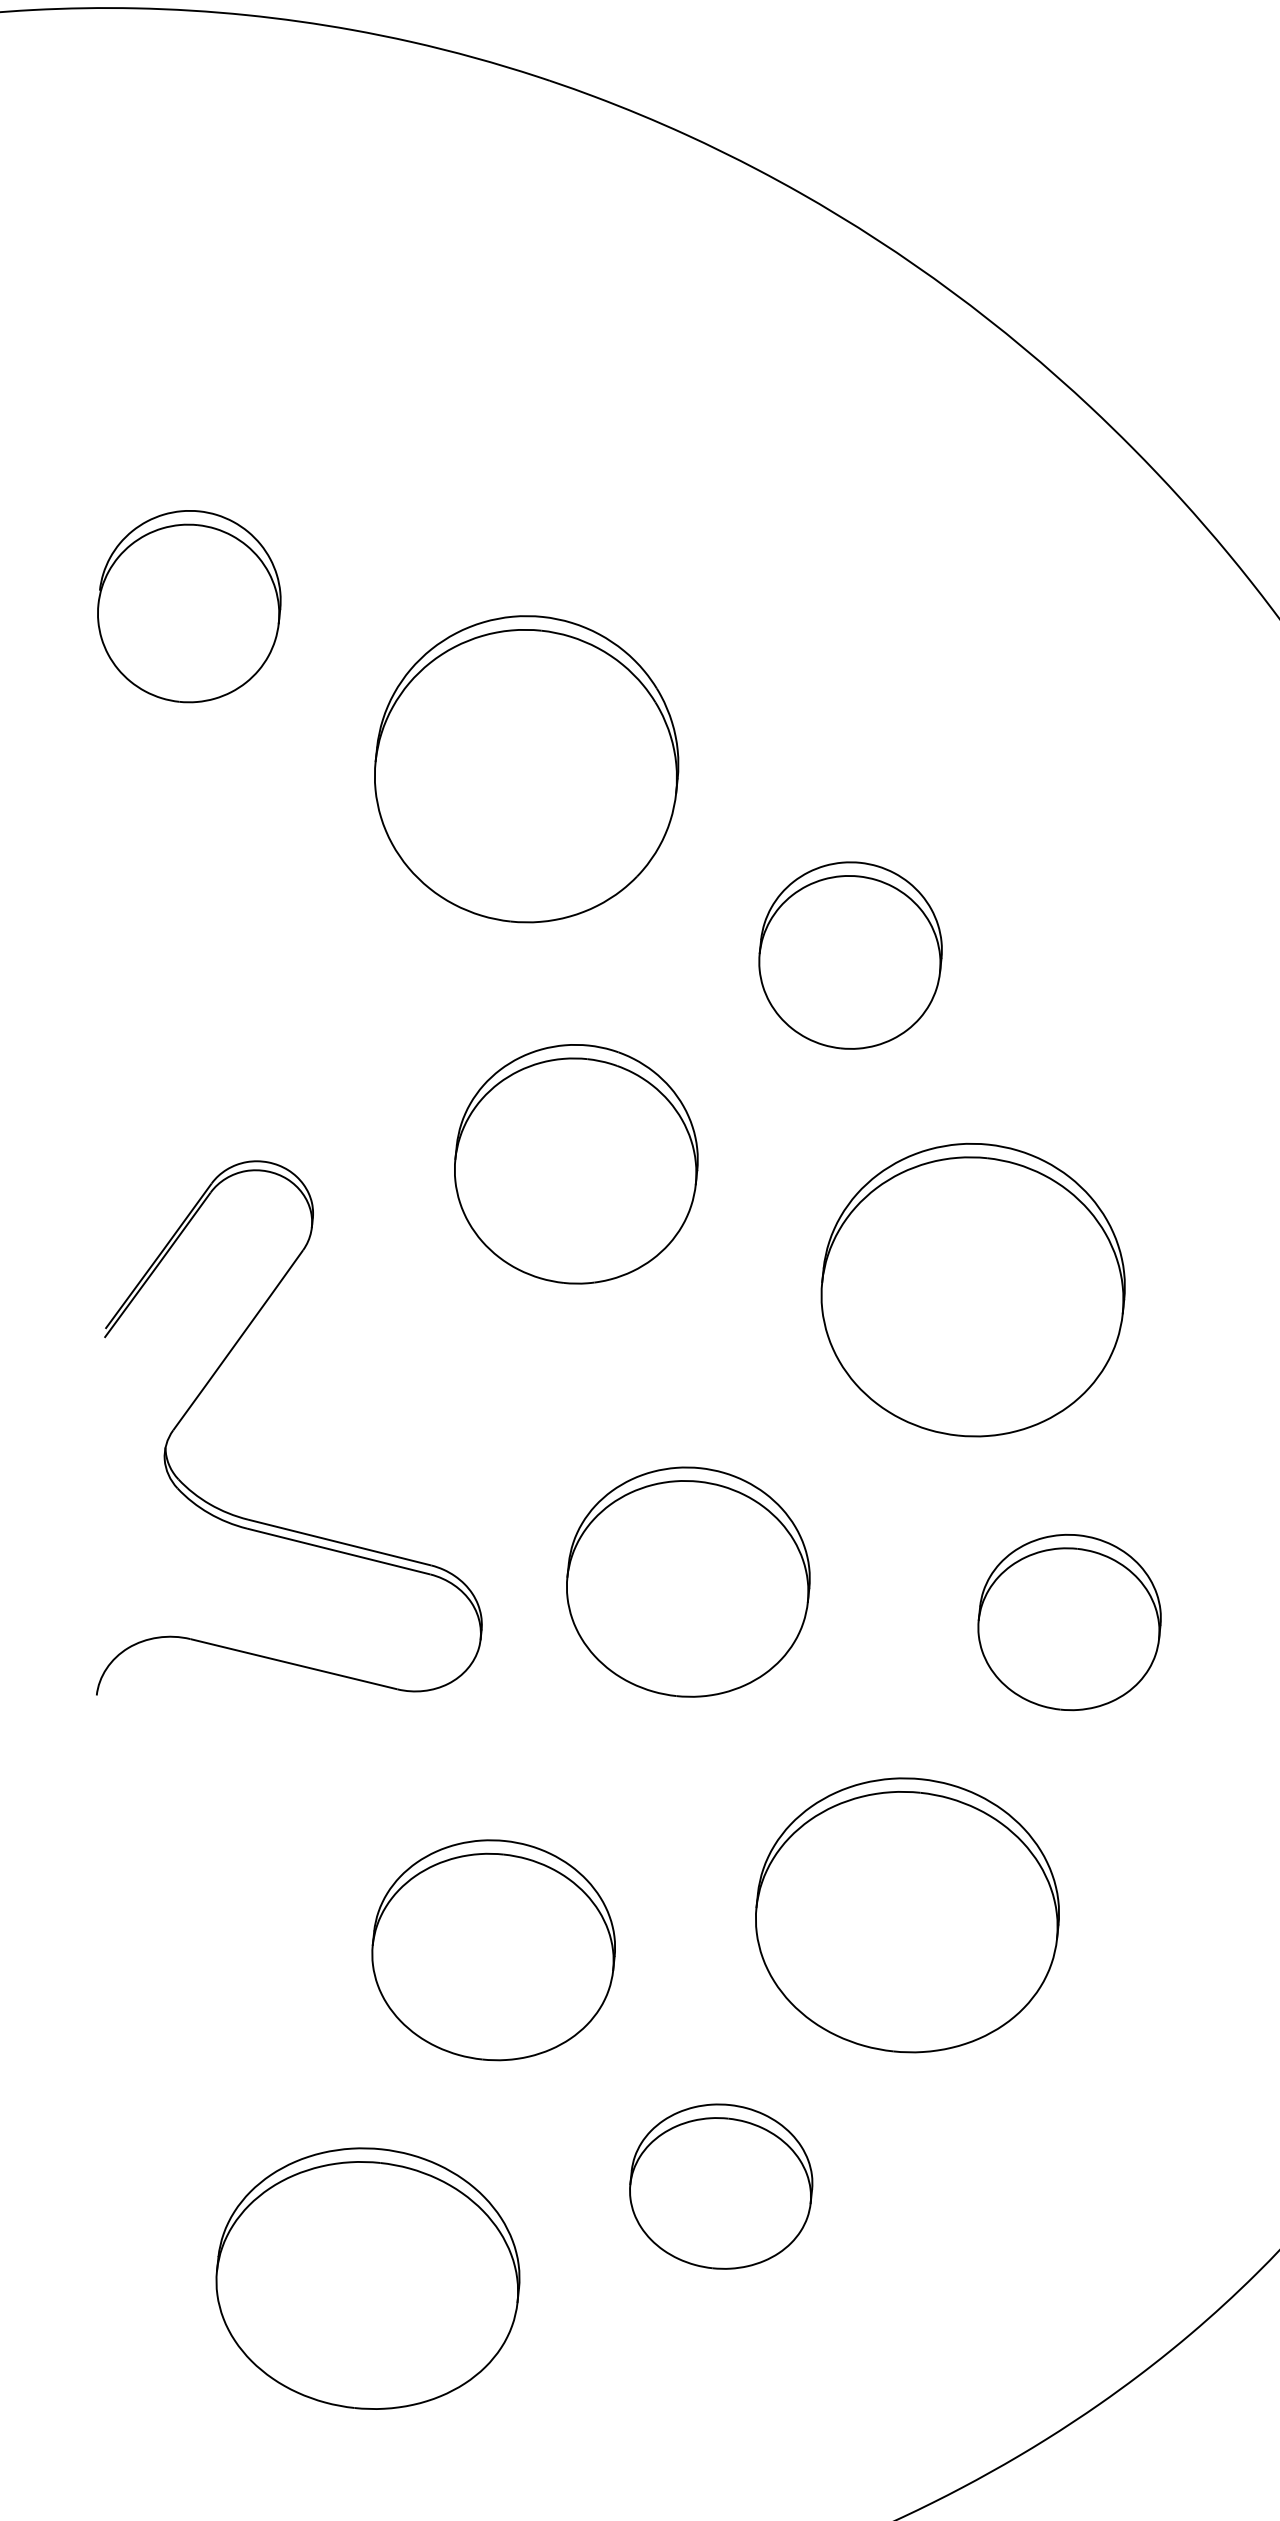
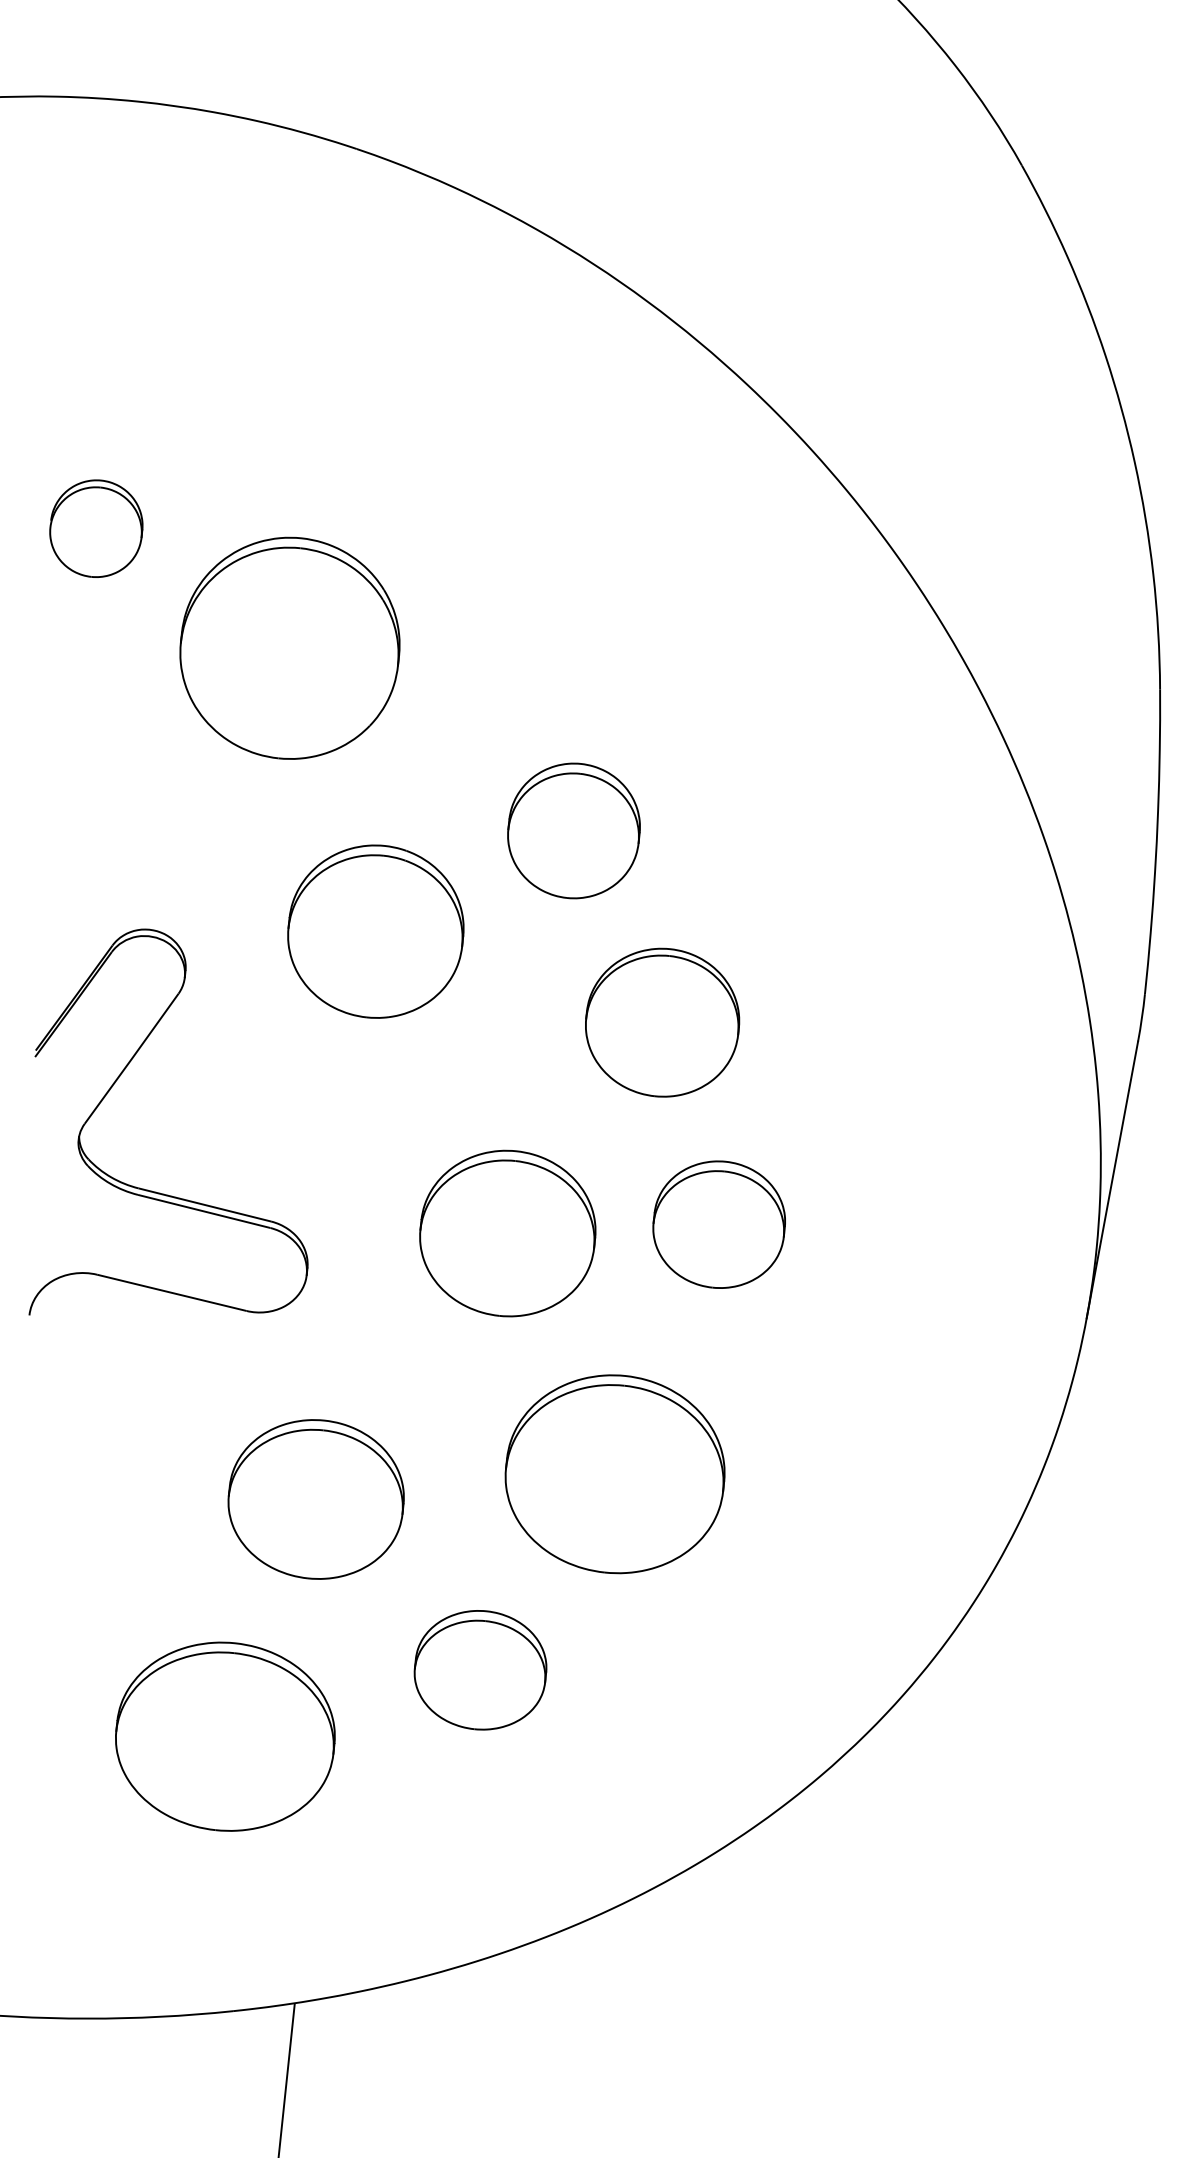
part: (189, 606) -> (96, 528), size x0.7
part: (525, 768) -> (289, 647), moved
part: (849, 954) -> (573, 830), moved
part: (973, 1289) -> (662, 1022), size x0.7
part: (687, 1582) -> (507, 1233), moved
part: (1068, 1622) -> (718, 1224), moved

